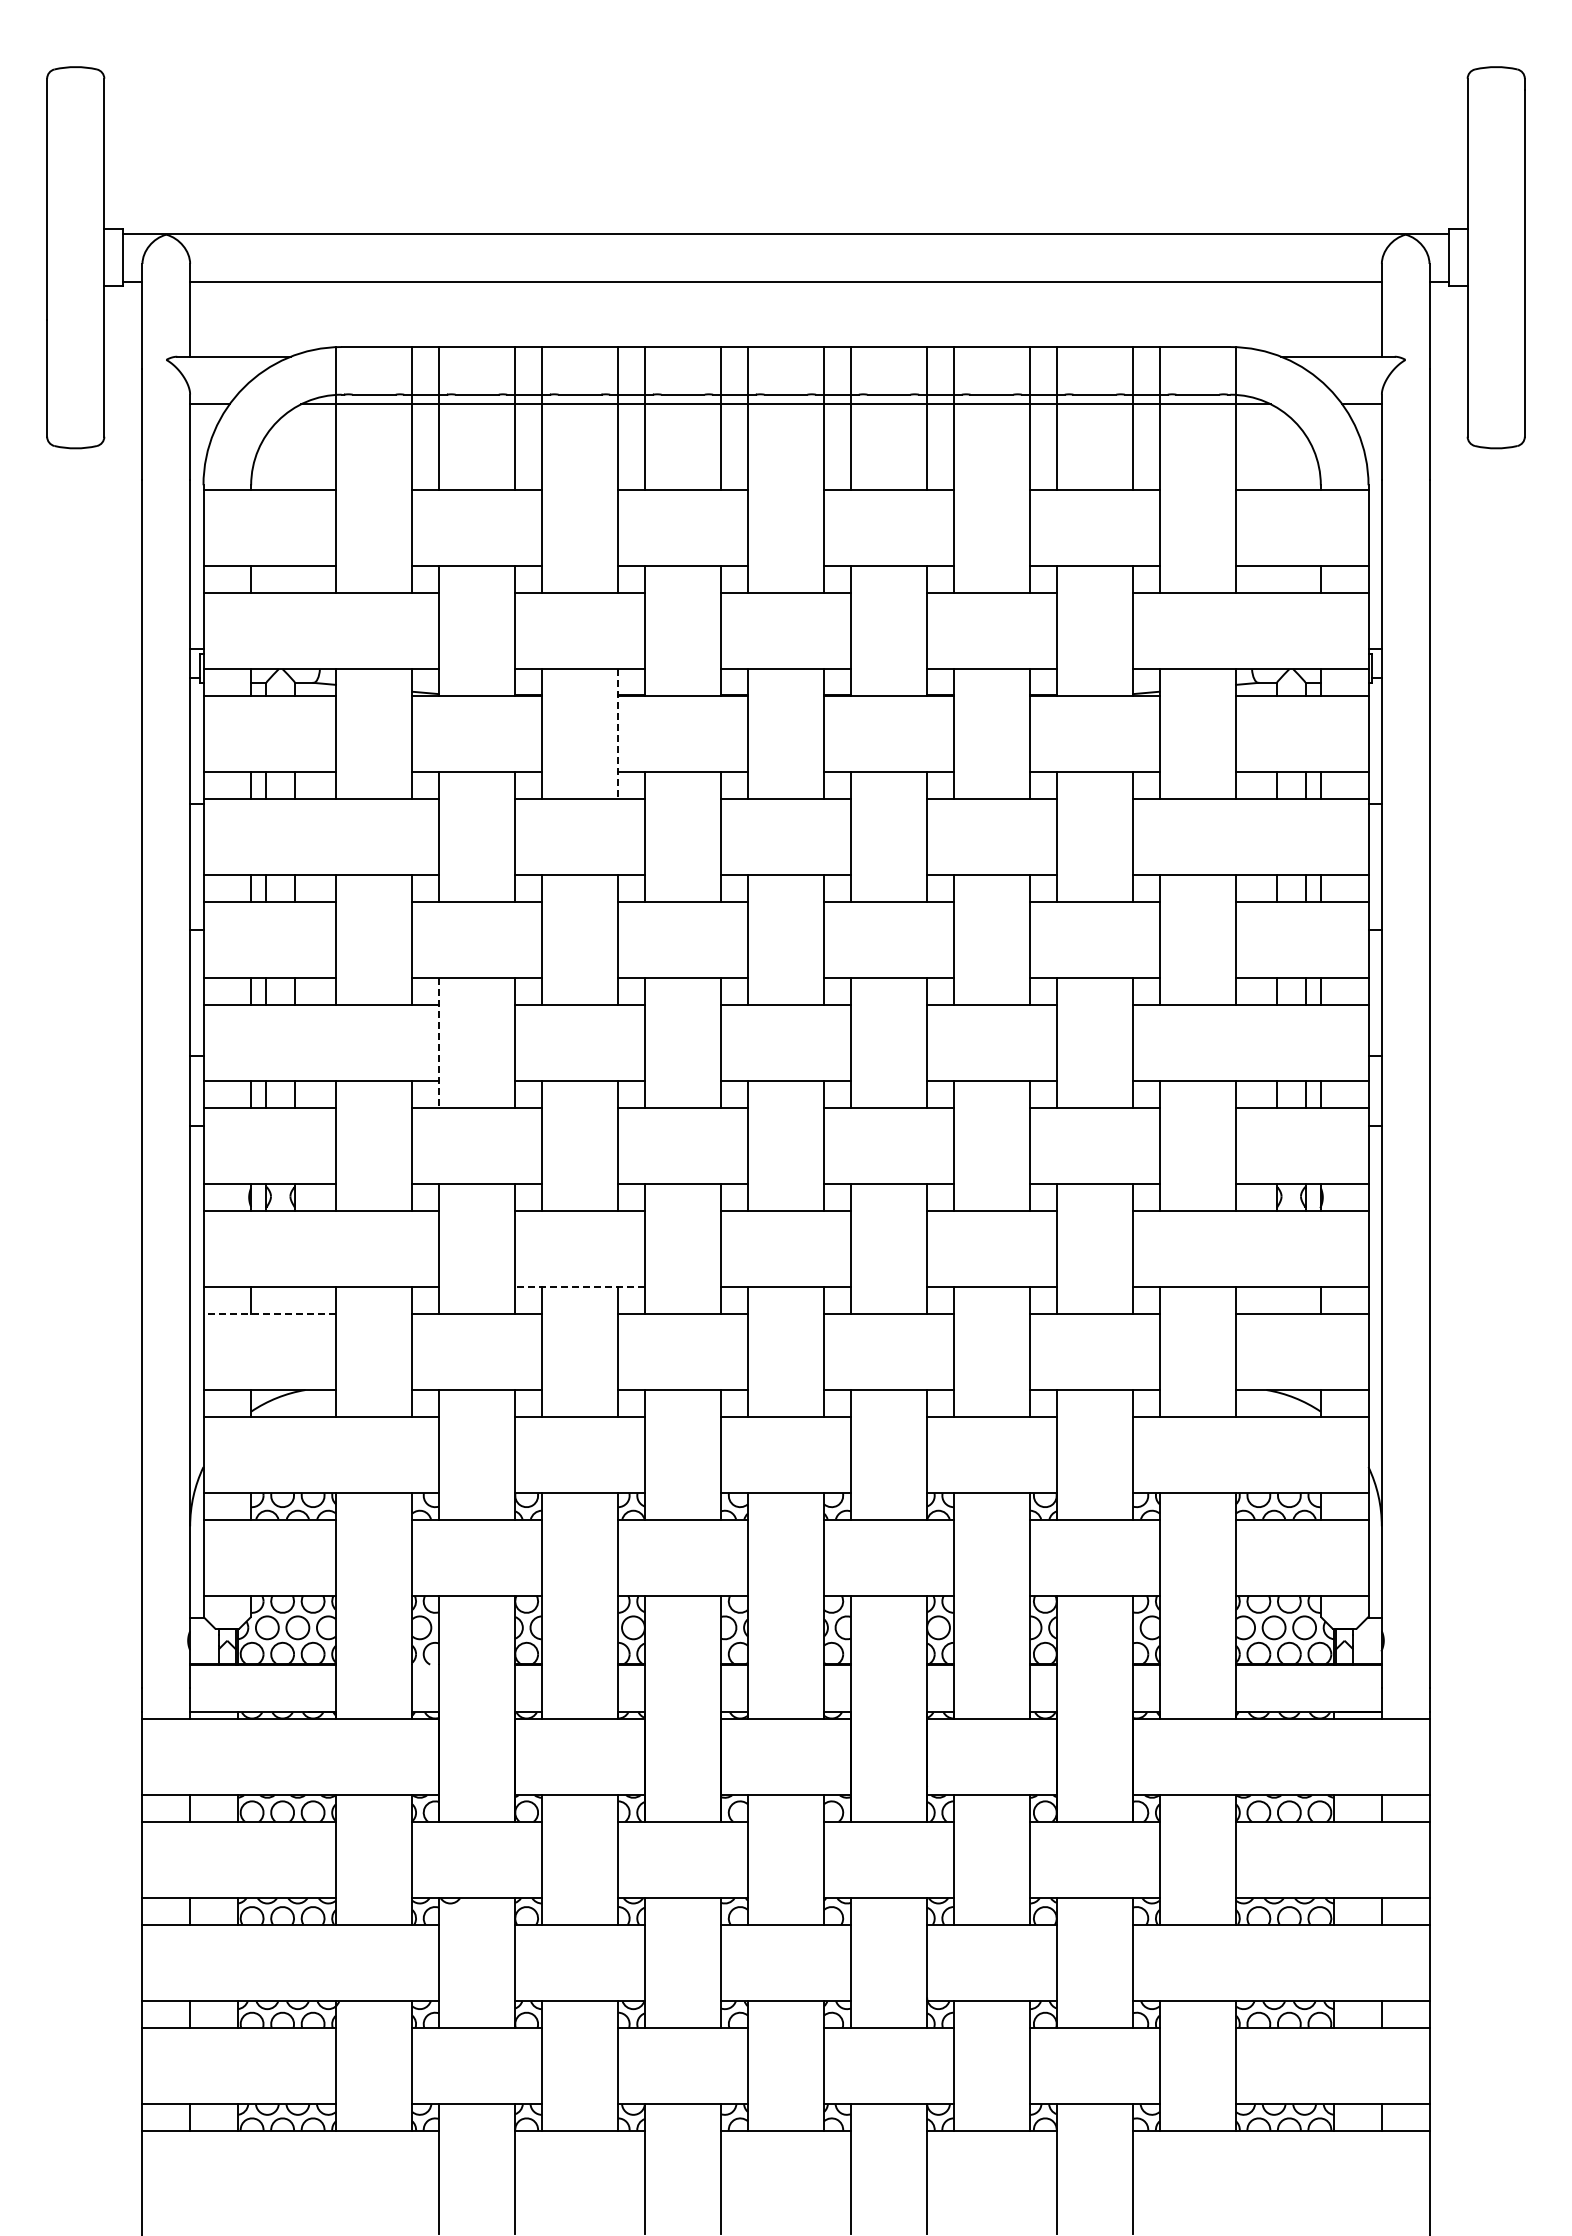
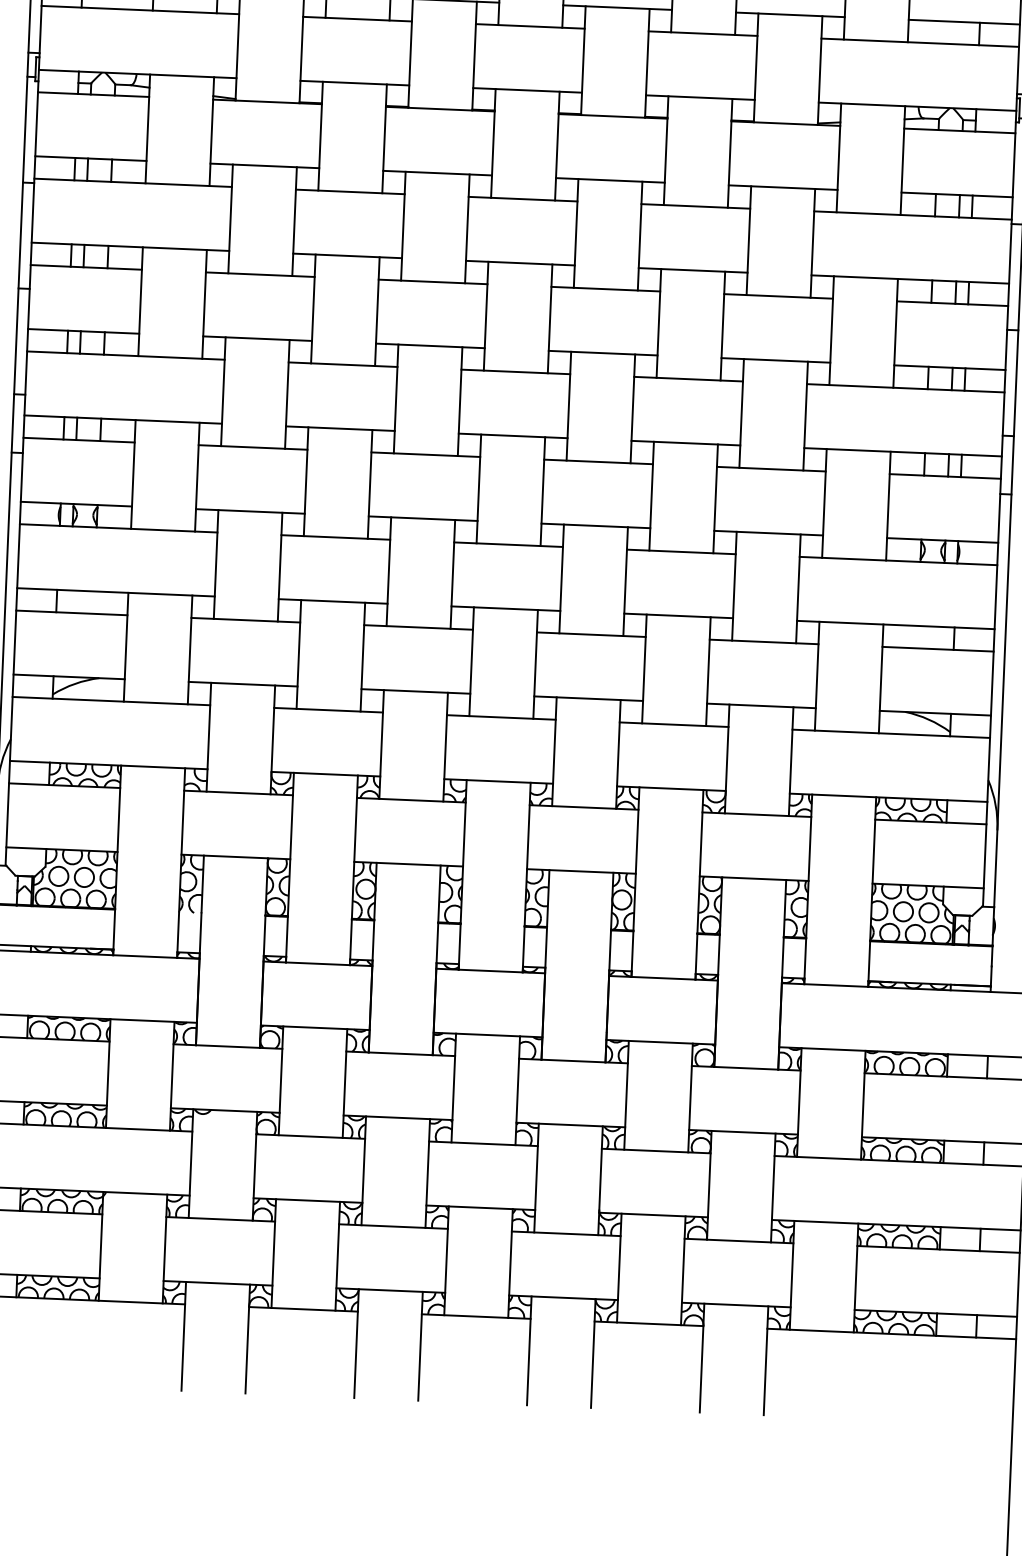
line: (618, 734) -> (384, 139), dashed -> solid
line: (438, 1042) -> (222, 391), dashed -> solid
line: (580, 1287) -> (333, 601), dashed -> solid
line: (269, 1313) -> (71, 612), dashed -> solid

